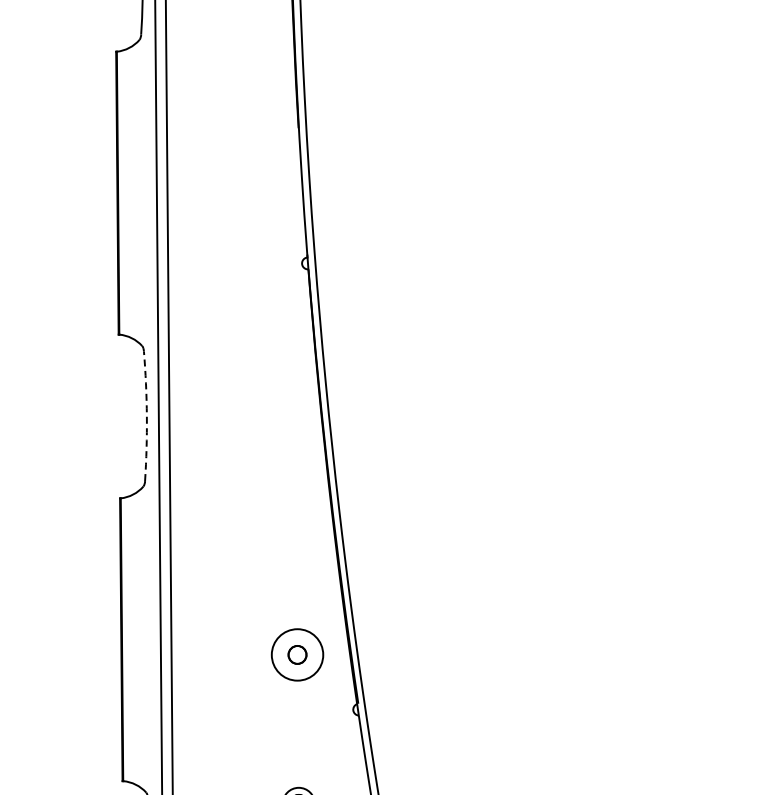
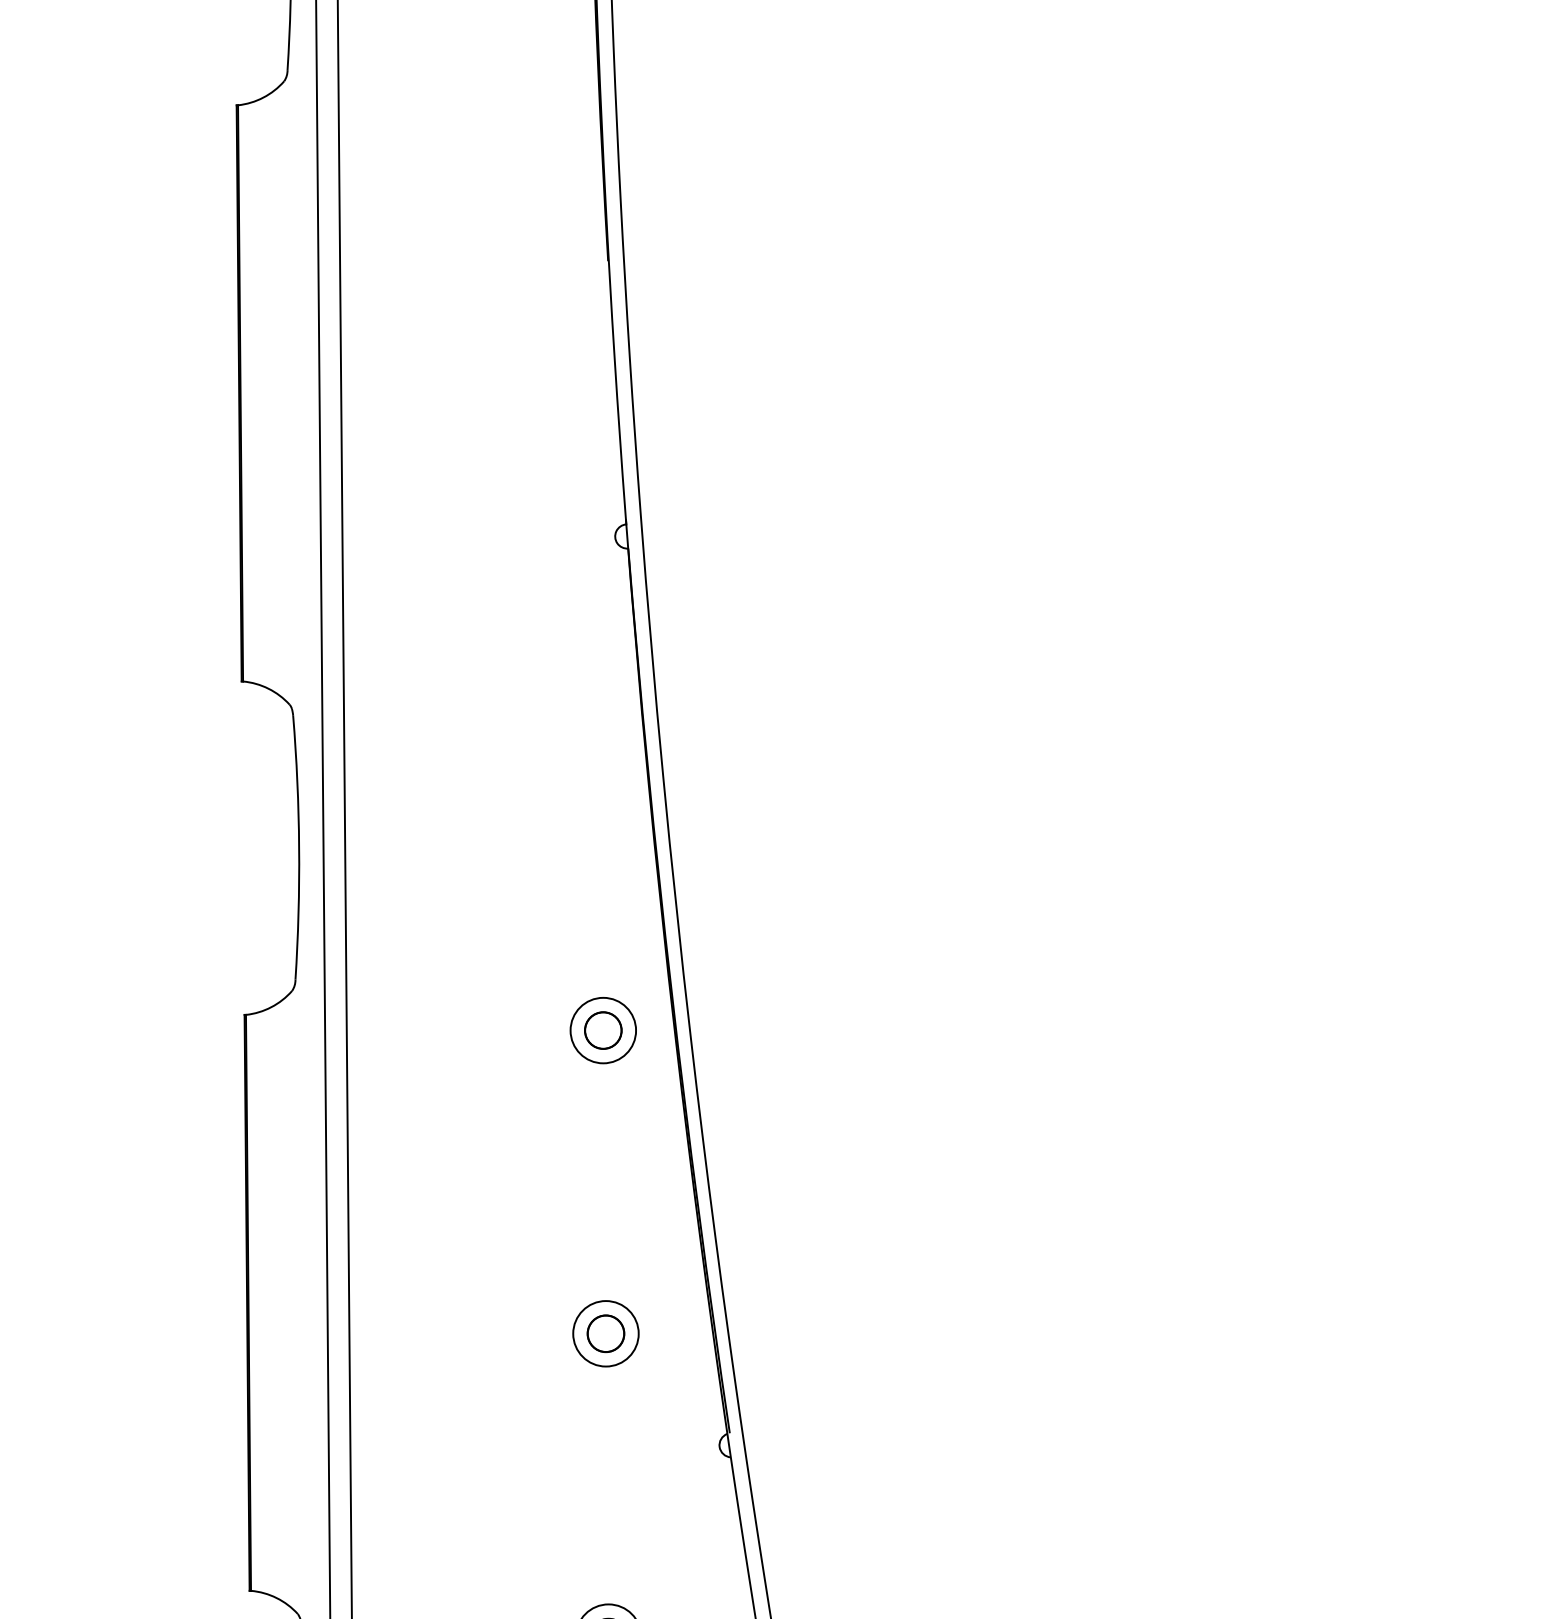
arc: (146, 416) -> (298, 848), dashed -> solid
part: (296, 505) -> (603, 1029), added
circle: (297, 654) -> (605, 1332), size x0.62

